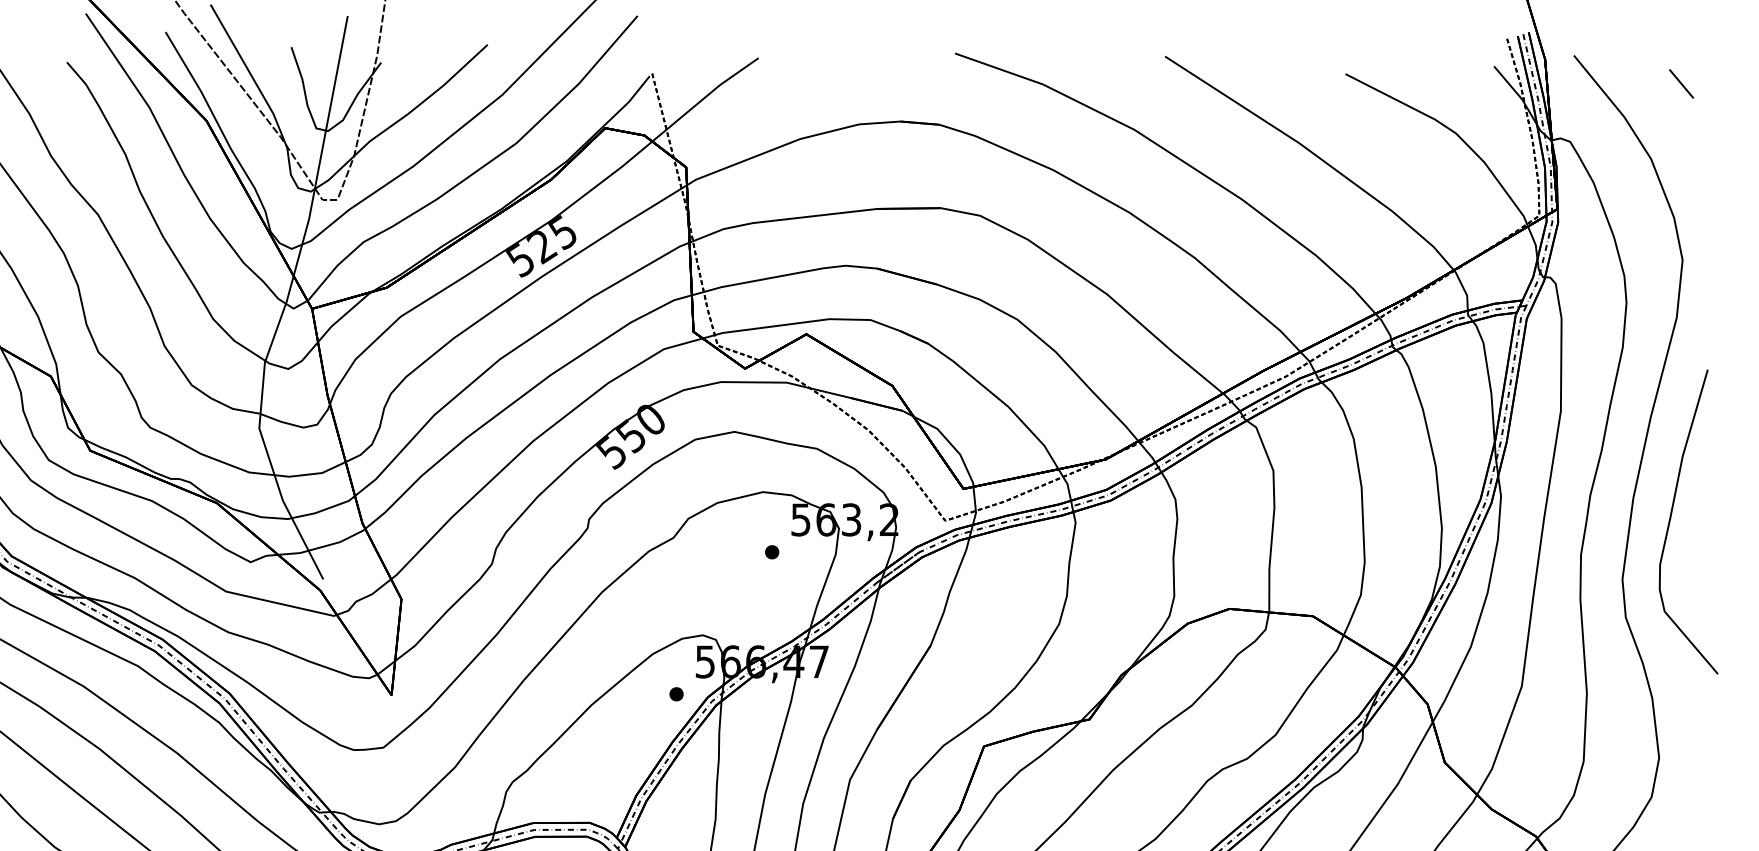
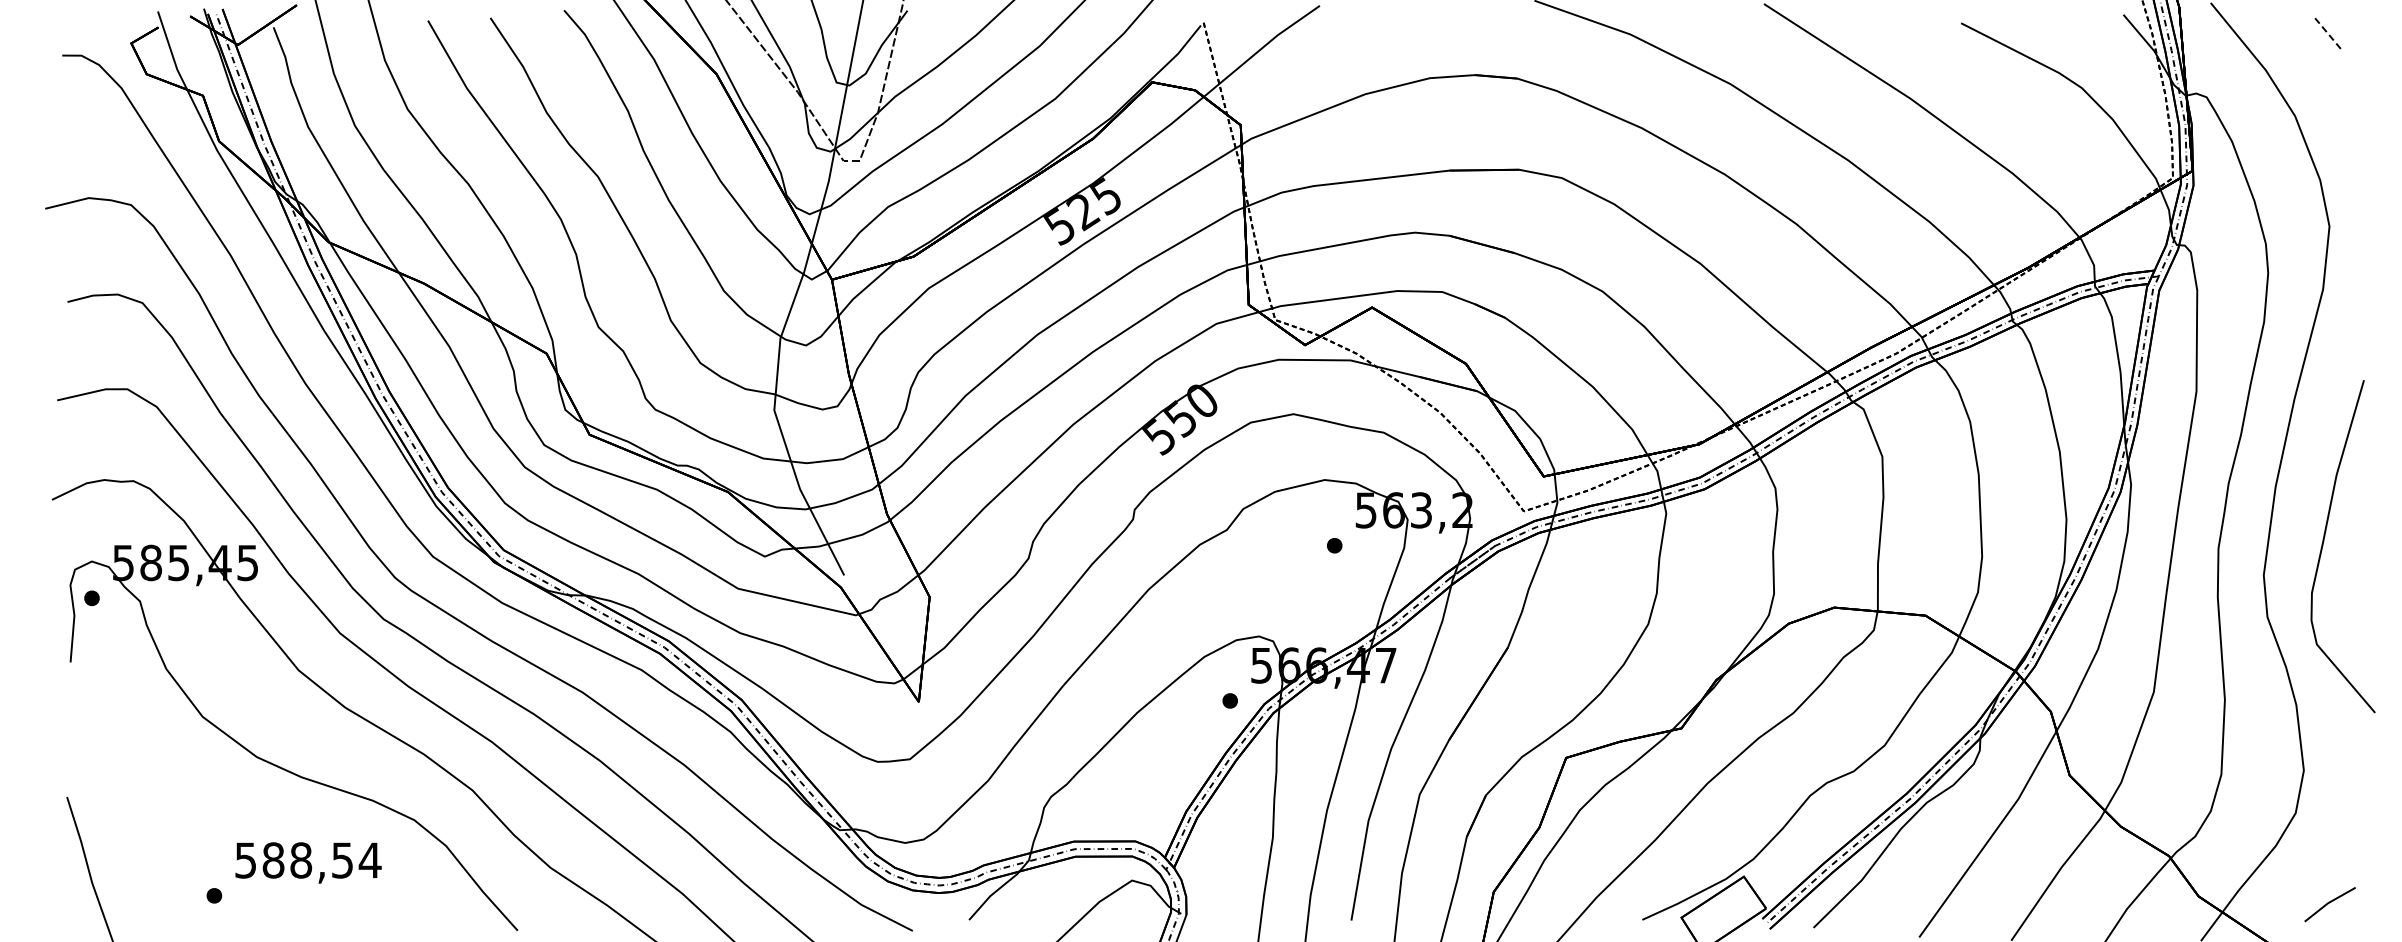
line: (1681, 84) -> (2328, 34), solid -> dashed
curve: (1671, 517) -> (2324, 541), moved

